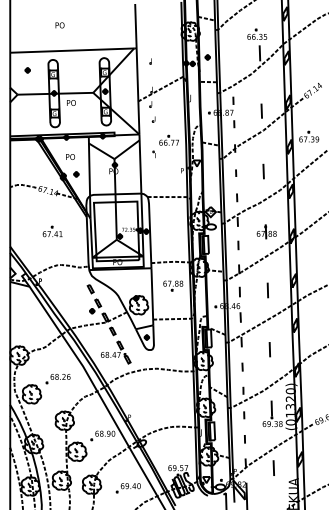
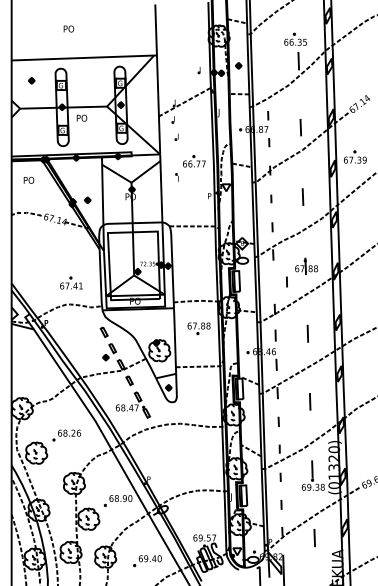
part: (150, 61) -> (198, 70), moved
text: (70, 156) -> (28, 179), moved
part: (52, 231) -> (71, 282), moved
line: (237, 244) -> (286, 281), moved

